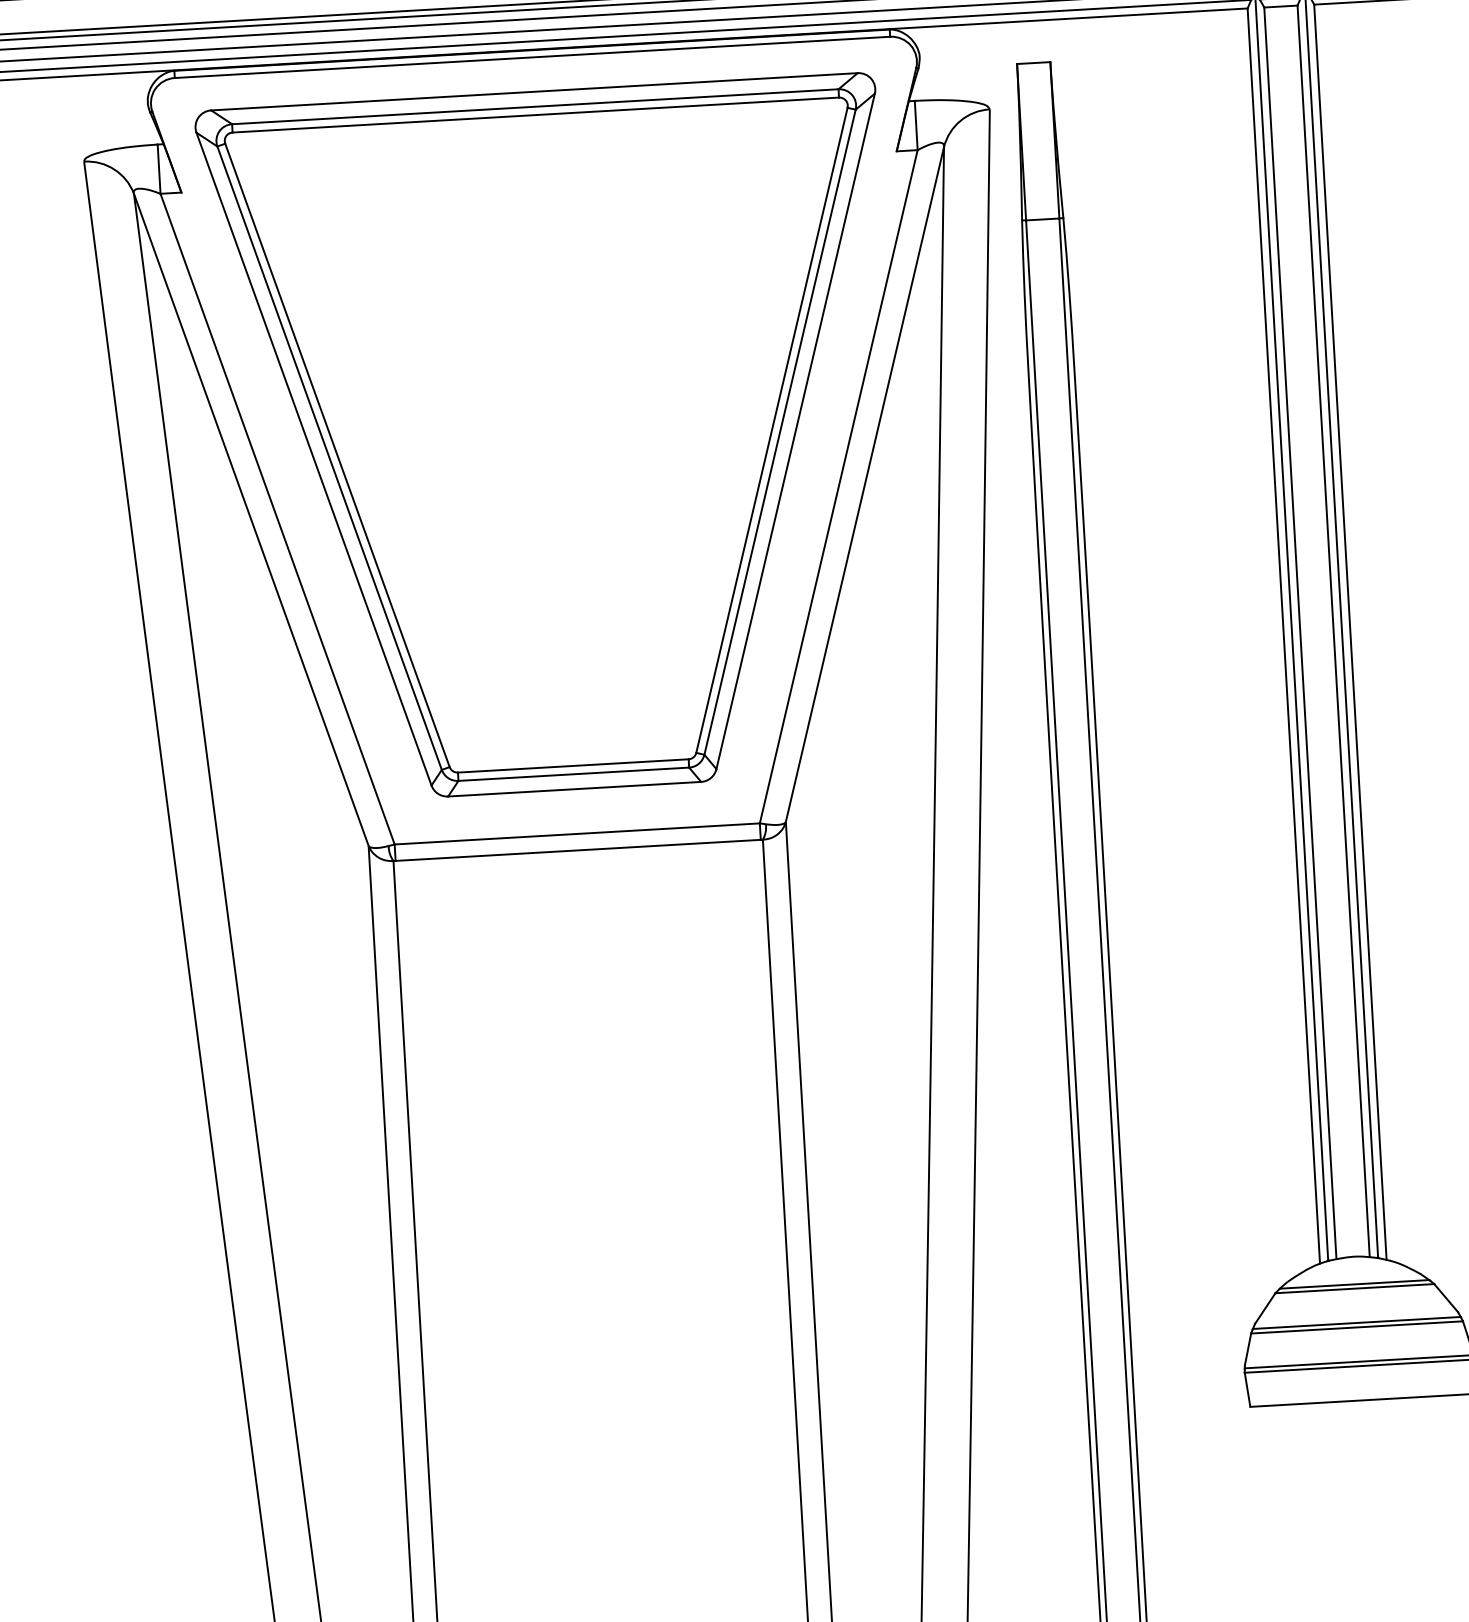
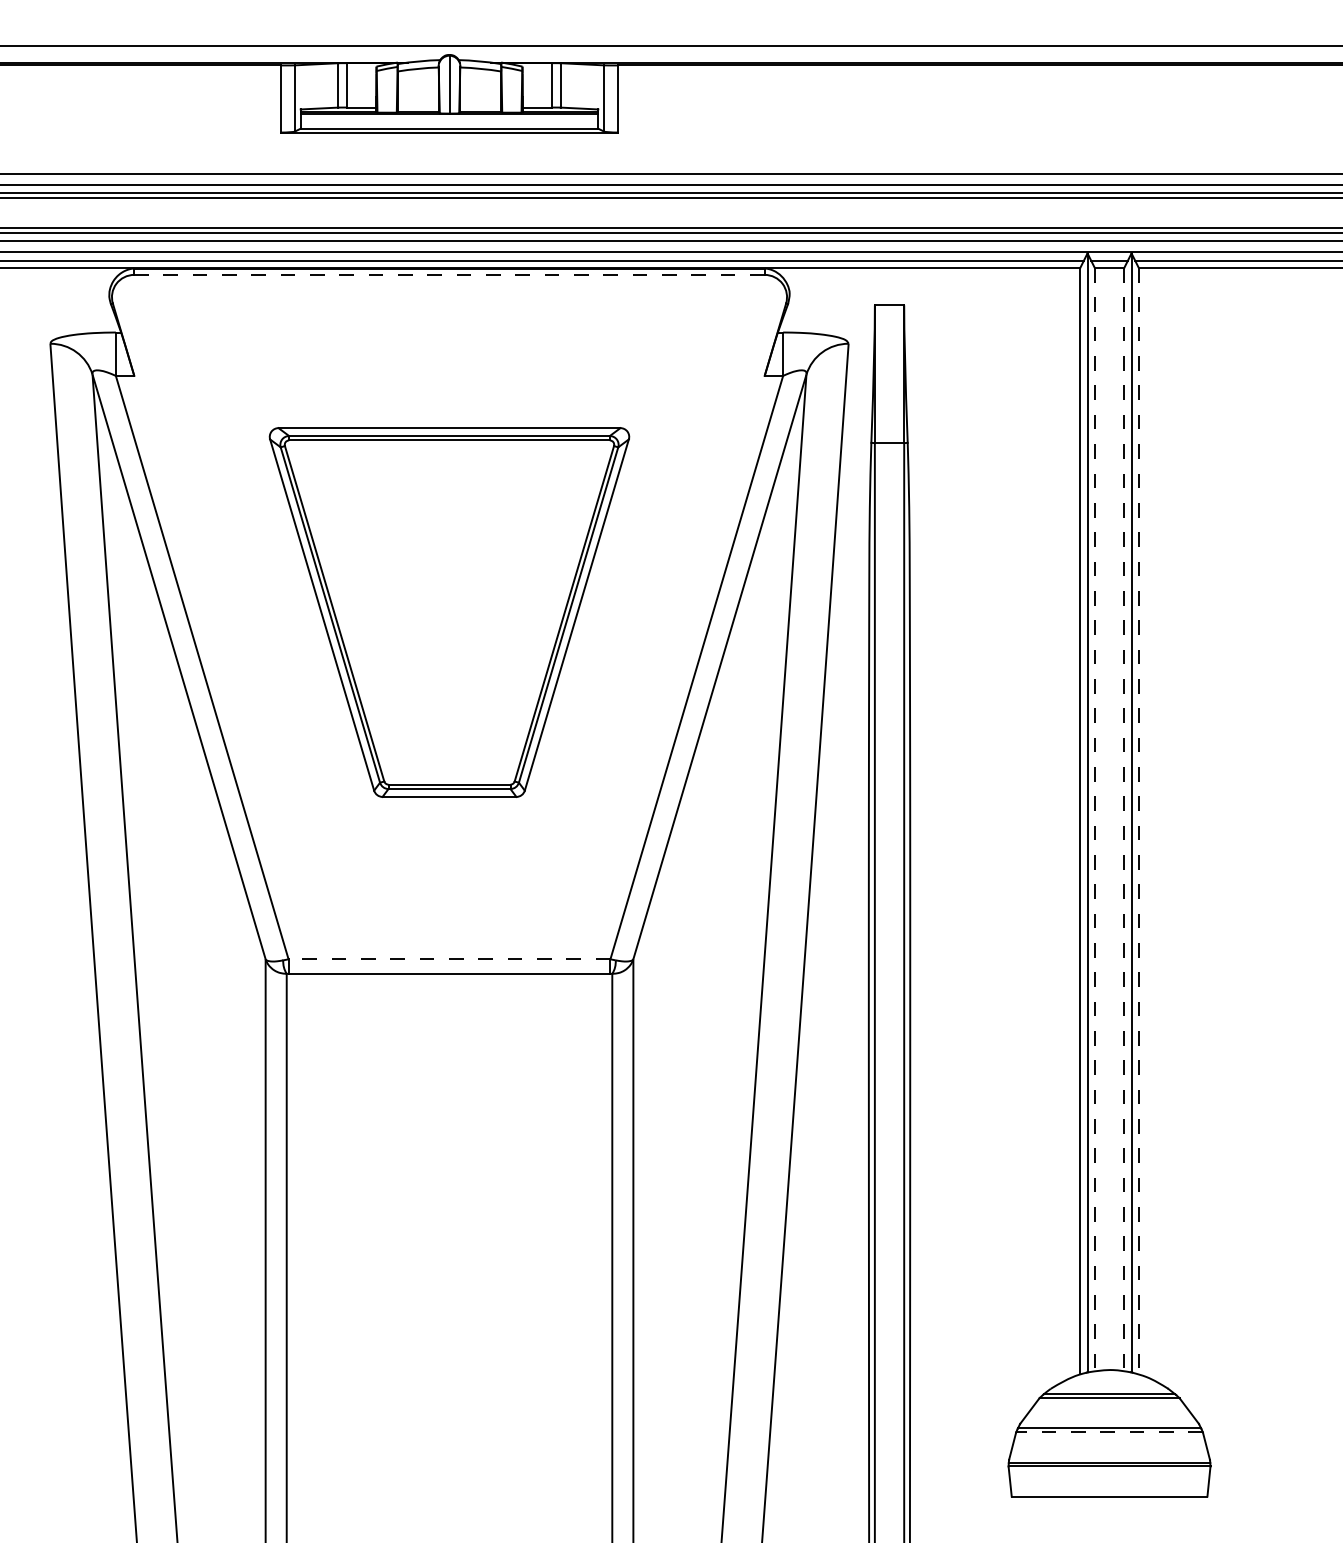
line: (532, 56) -> (449, 274), solid -> dashed
part: (554, 440) -> (449, 612), size x0.6
line: (1334, 632) -> (1124, 820), solid -> dashed
line: (1349, 632) -> (1138, 821), solid -> dashed
line: (1299, 634) -> (1094, 820), solid -> dashed
line: (577, 834) -> (449, 959), solid -> dashed
line: (1357, 1327) -> (1109, 1432), solid -> dashed

